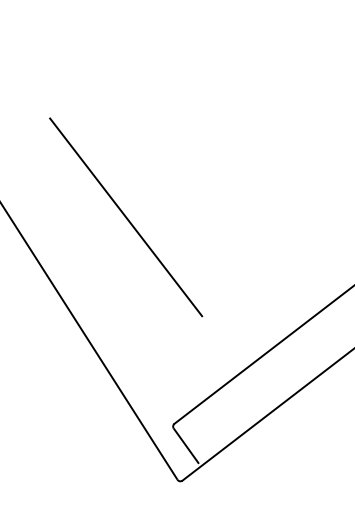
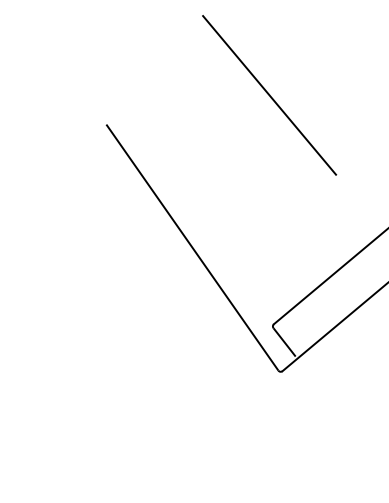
line: (126, 217) -> (269, 95), moved

